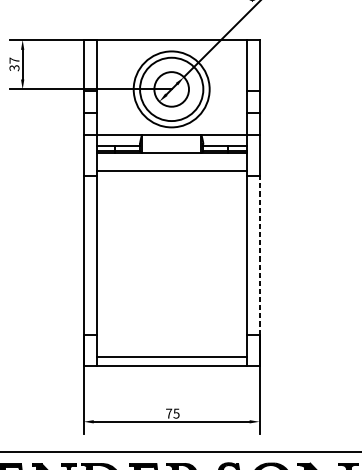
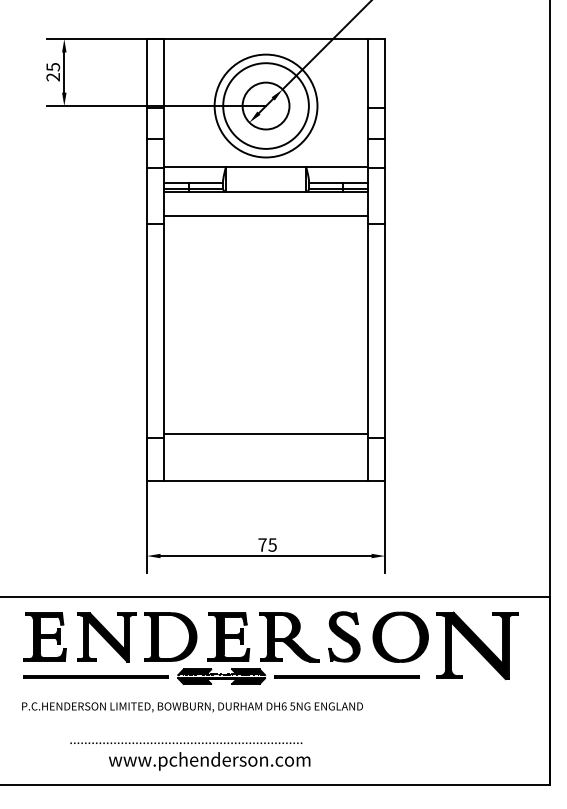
text: (14, 64) -> (53, 72), 37 -> 25
line: (259, 255) -> (384, 330), dashed -> solid
line: (171, 357) -> (265, 433), moved

